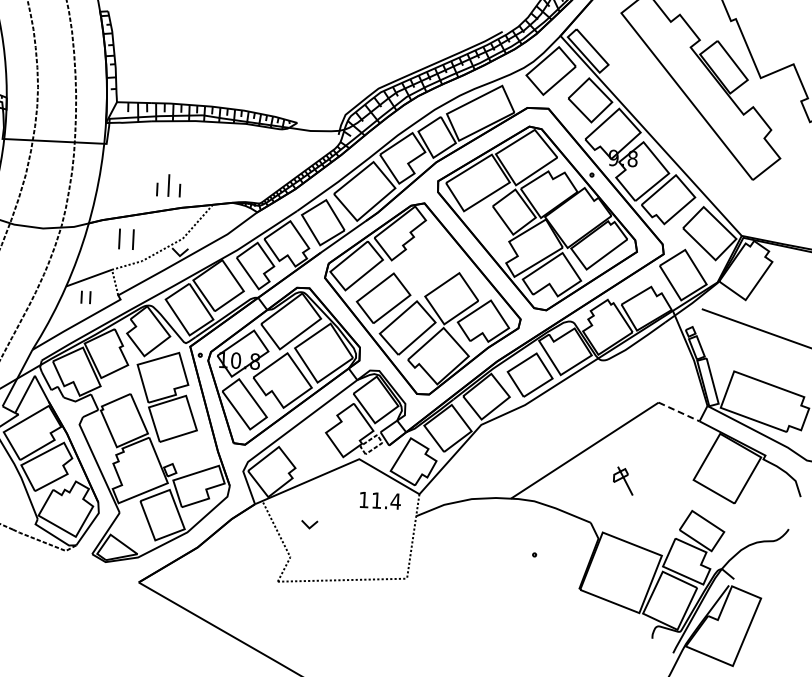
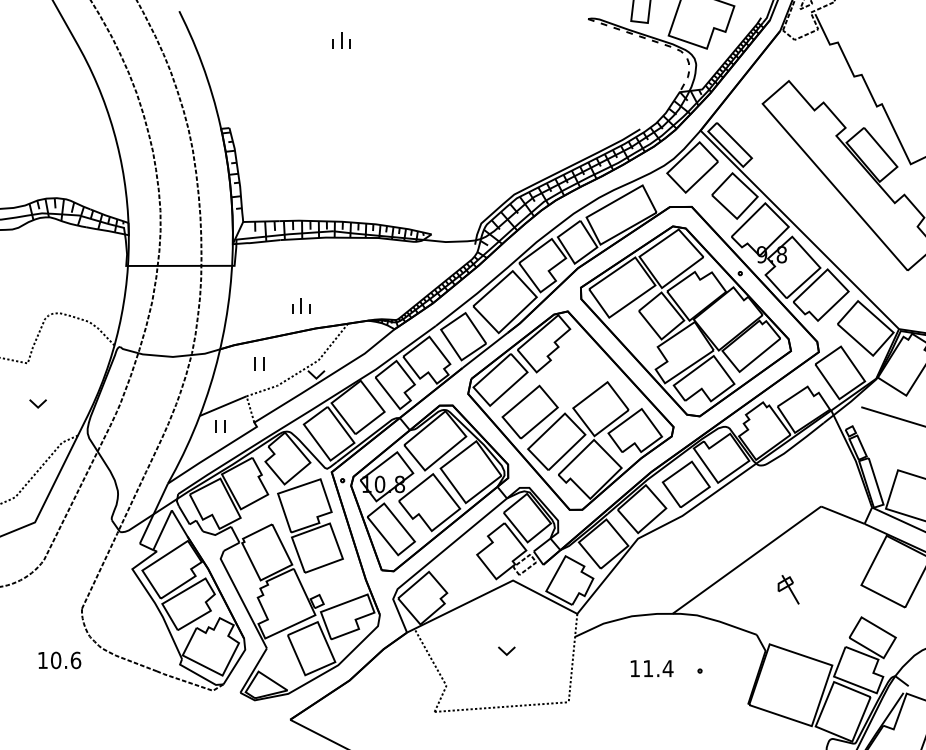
part: (169, 185) -> (301, 305), size x0.71
part: (125, 238) -> (259, 363), size x0.62
line: (679, 412) -> (843, 515), dashed -> solid
text: (379, 500) -> (651, 668), moved
part: (309, 524) -> (506, 650), moved

